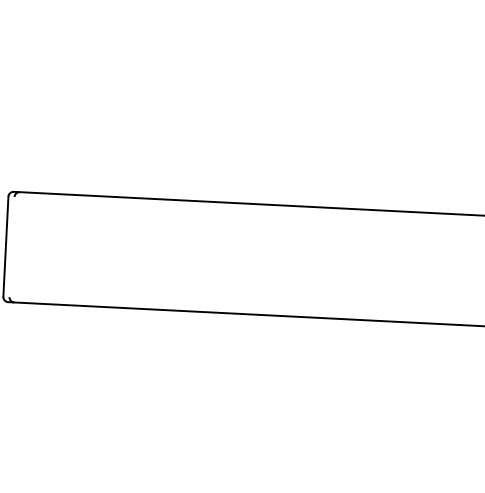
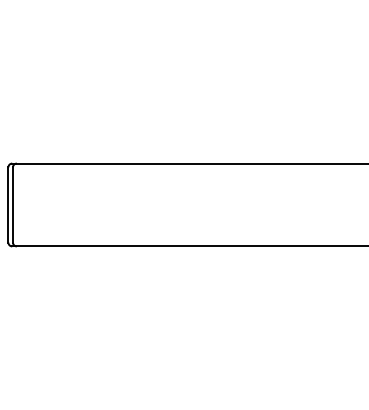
line: (11, 246) -> (12, 204), added

